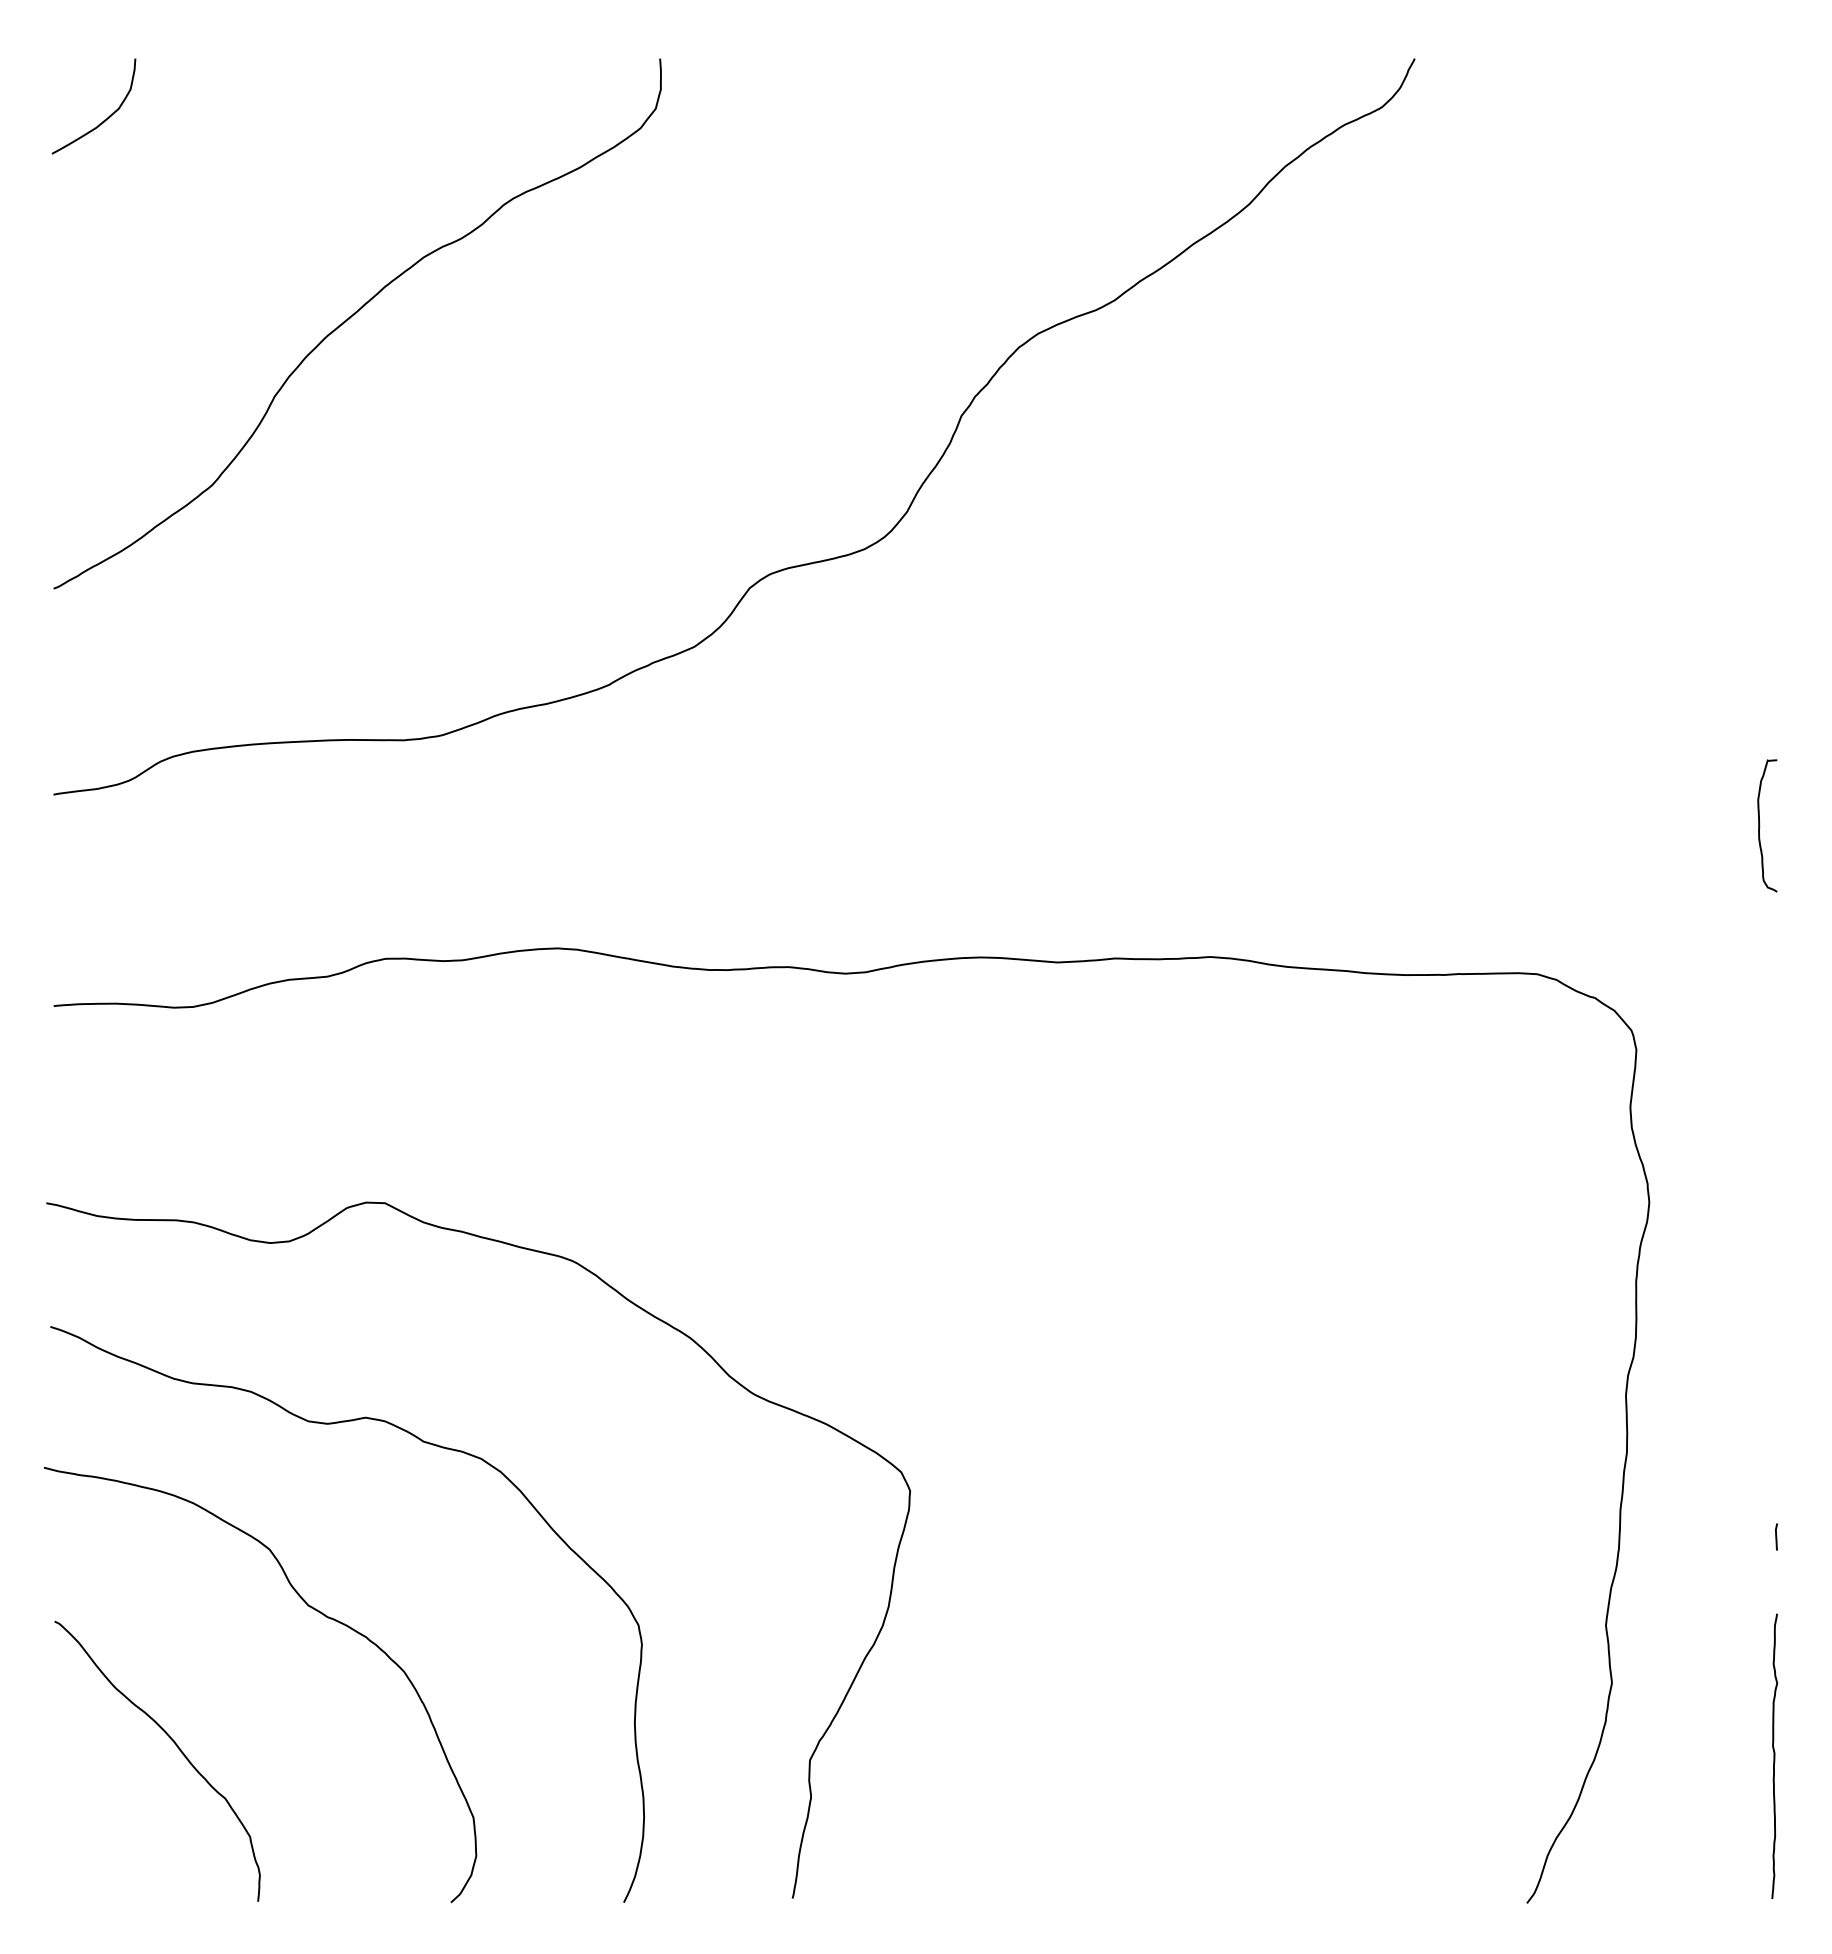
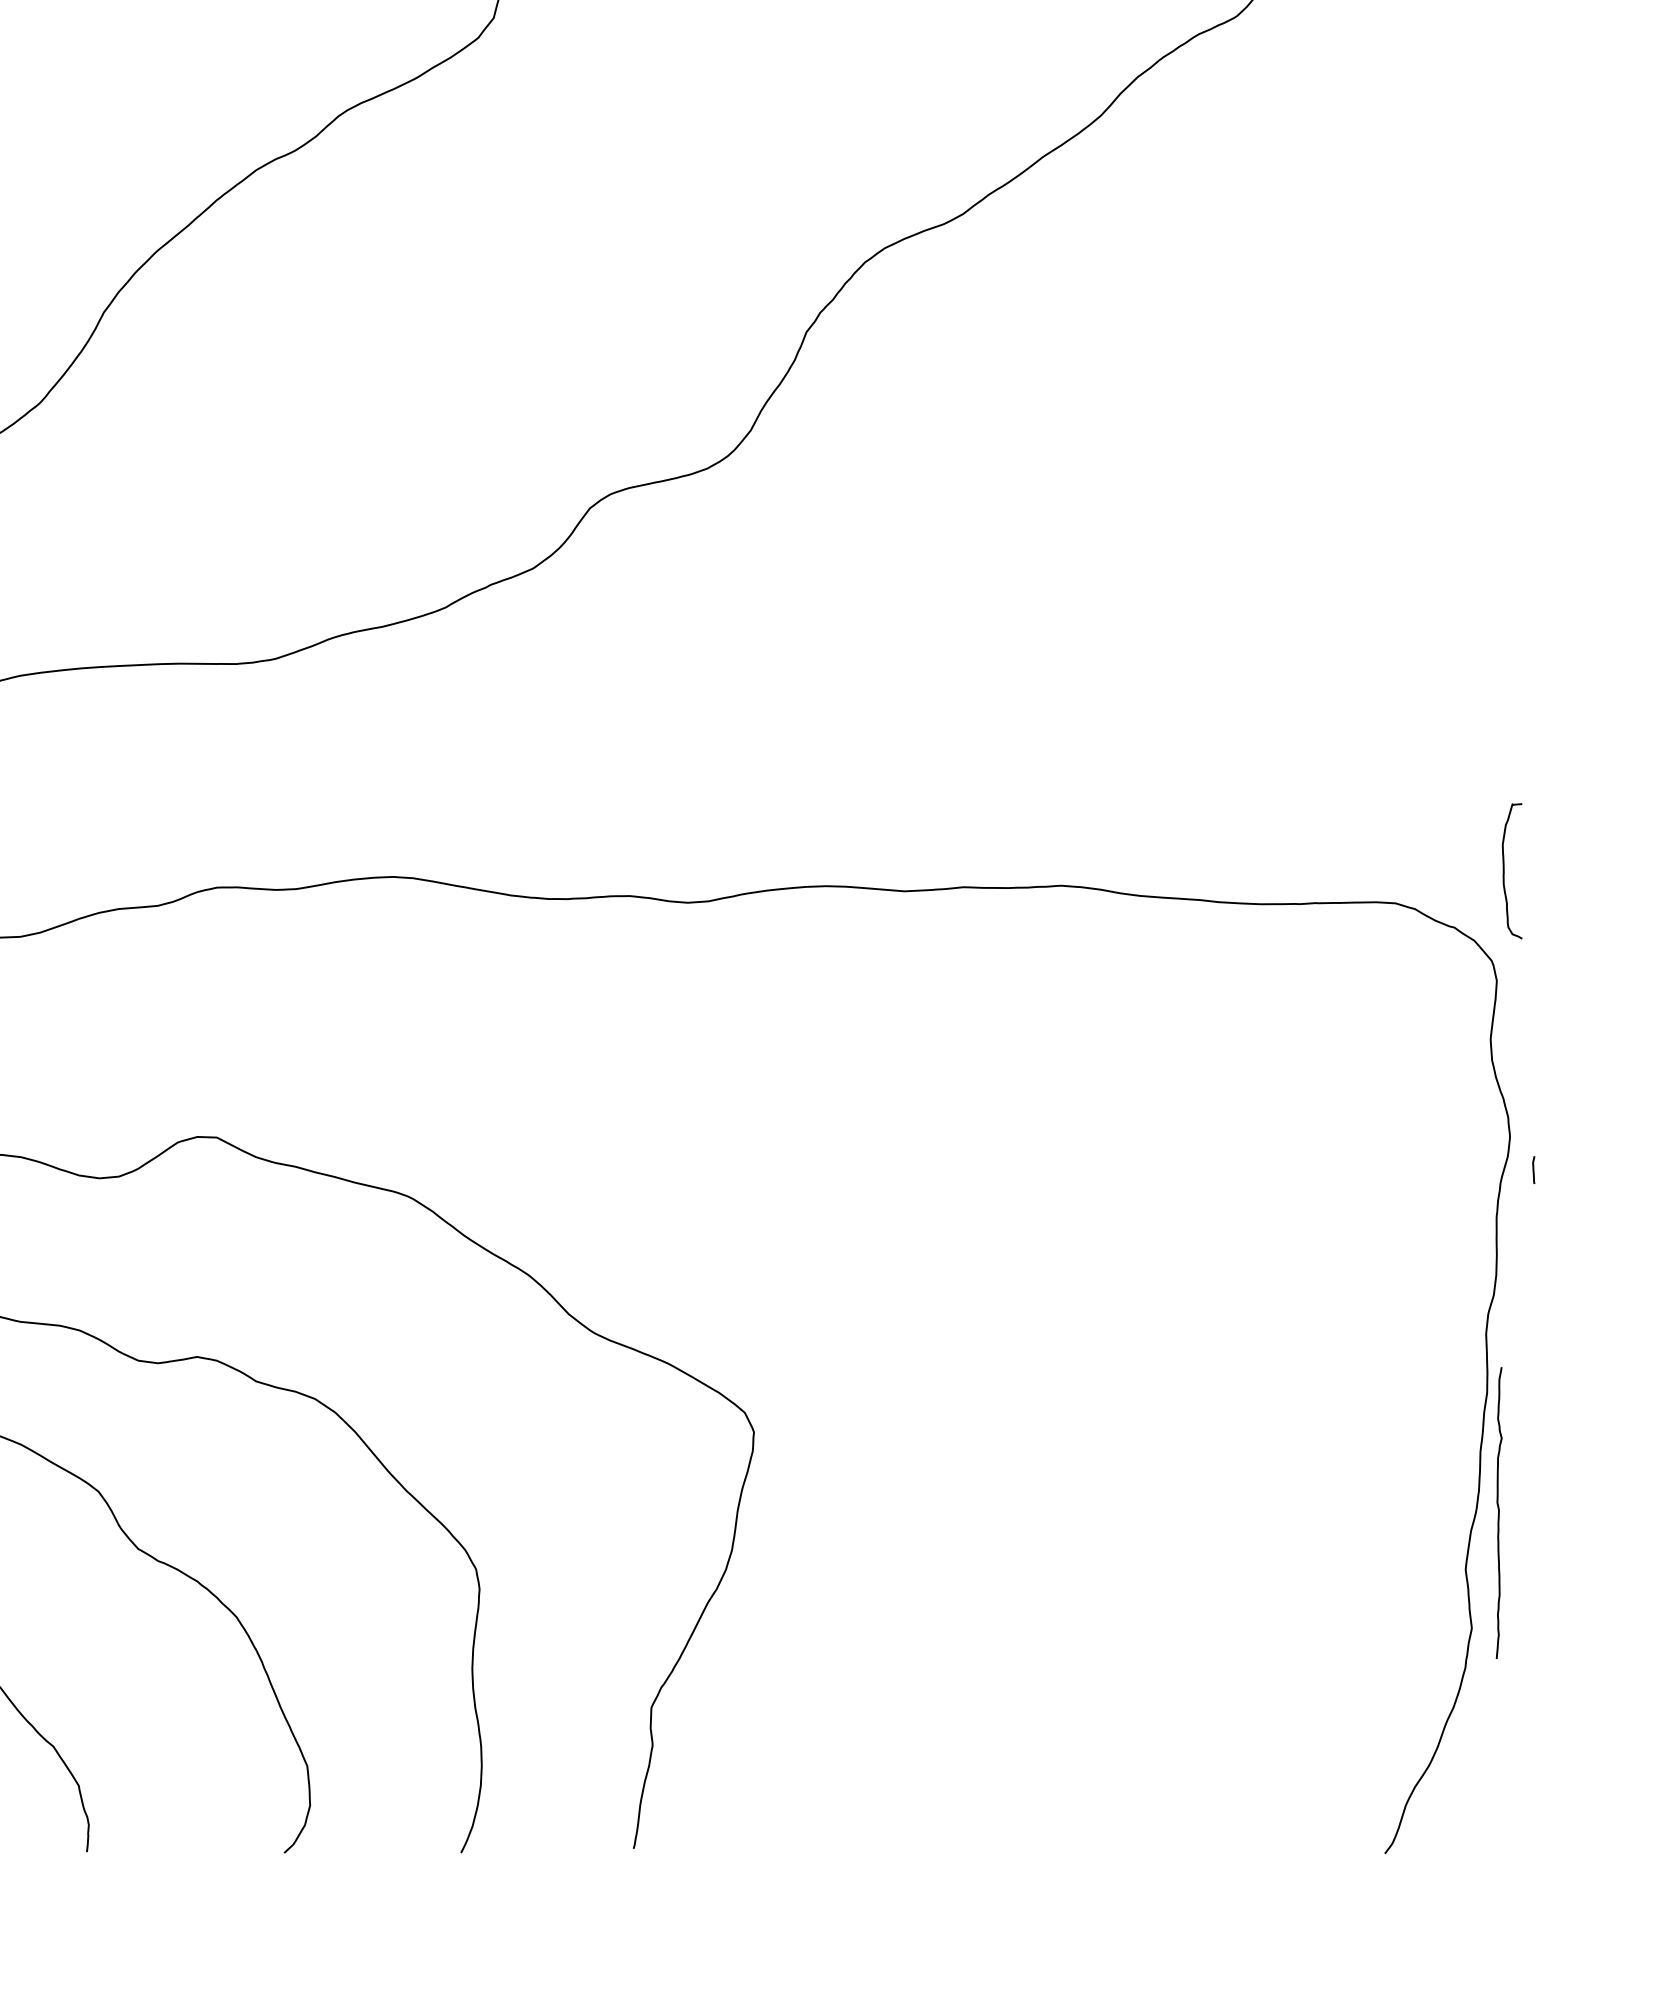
curve: (1760, 825) -> (1505, 870), moved
line: (1776, 1536) -> (1533, 1169), moved
curve: (1774, 1755) -> (1498, 1512), moved

